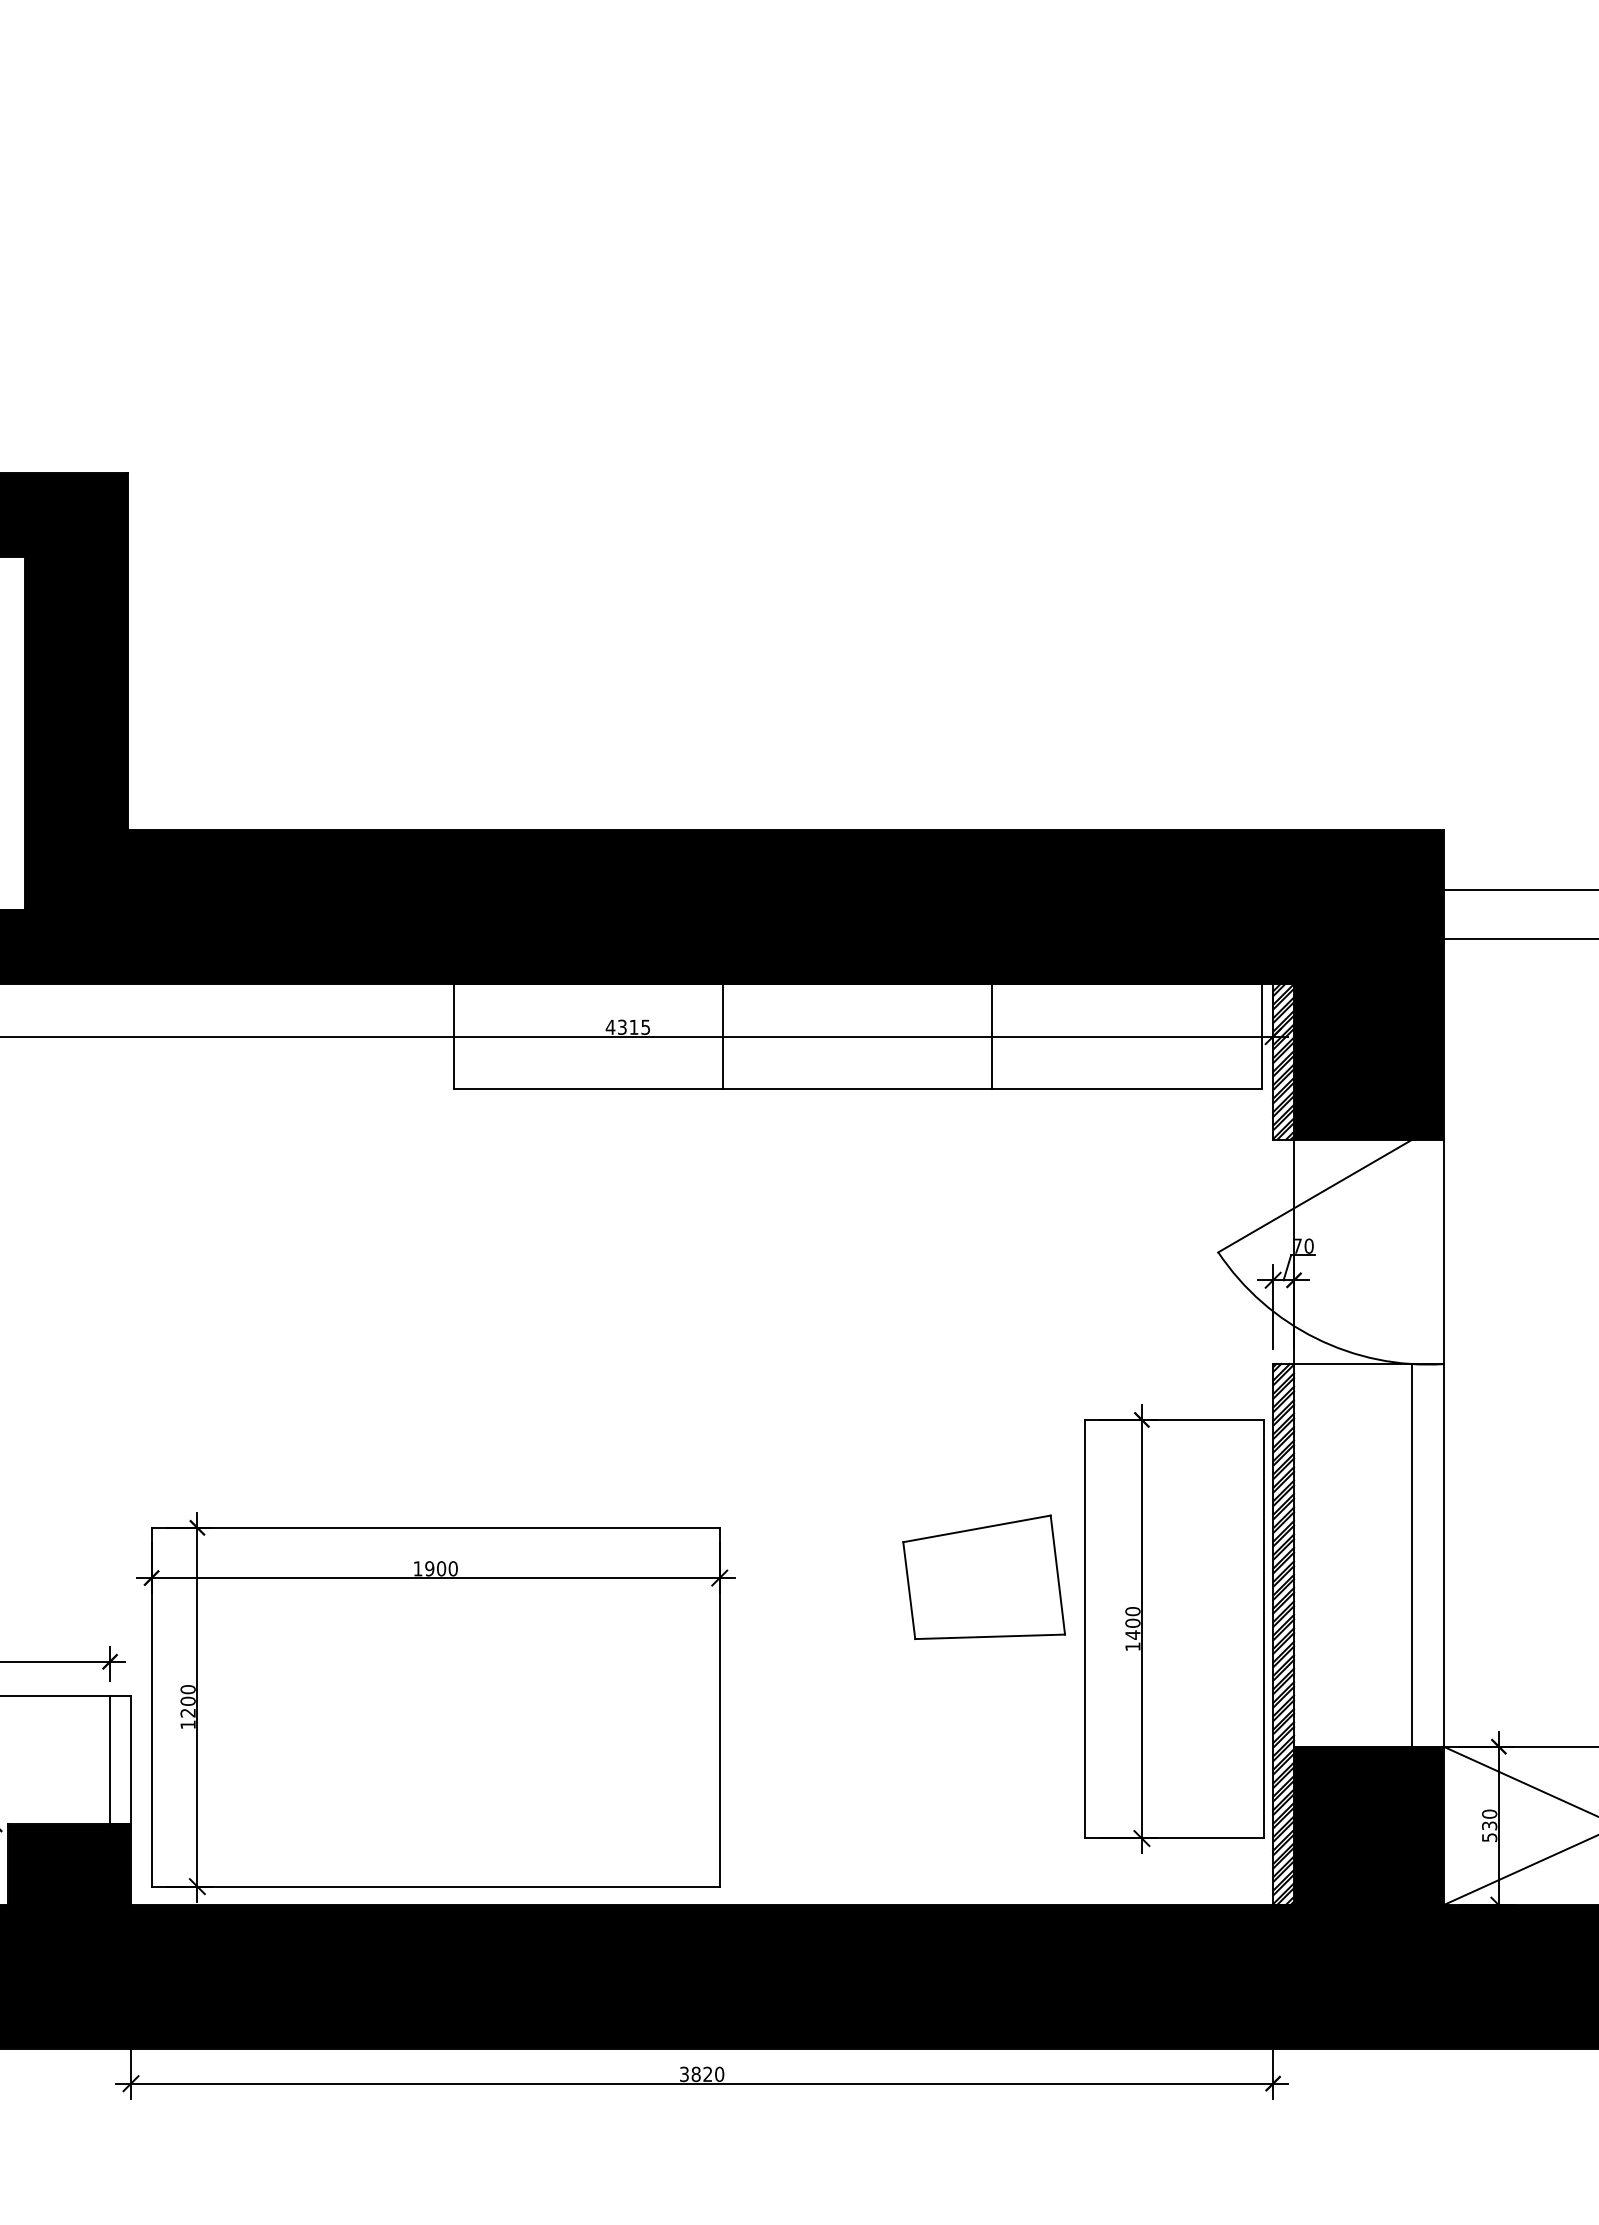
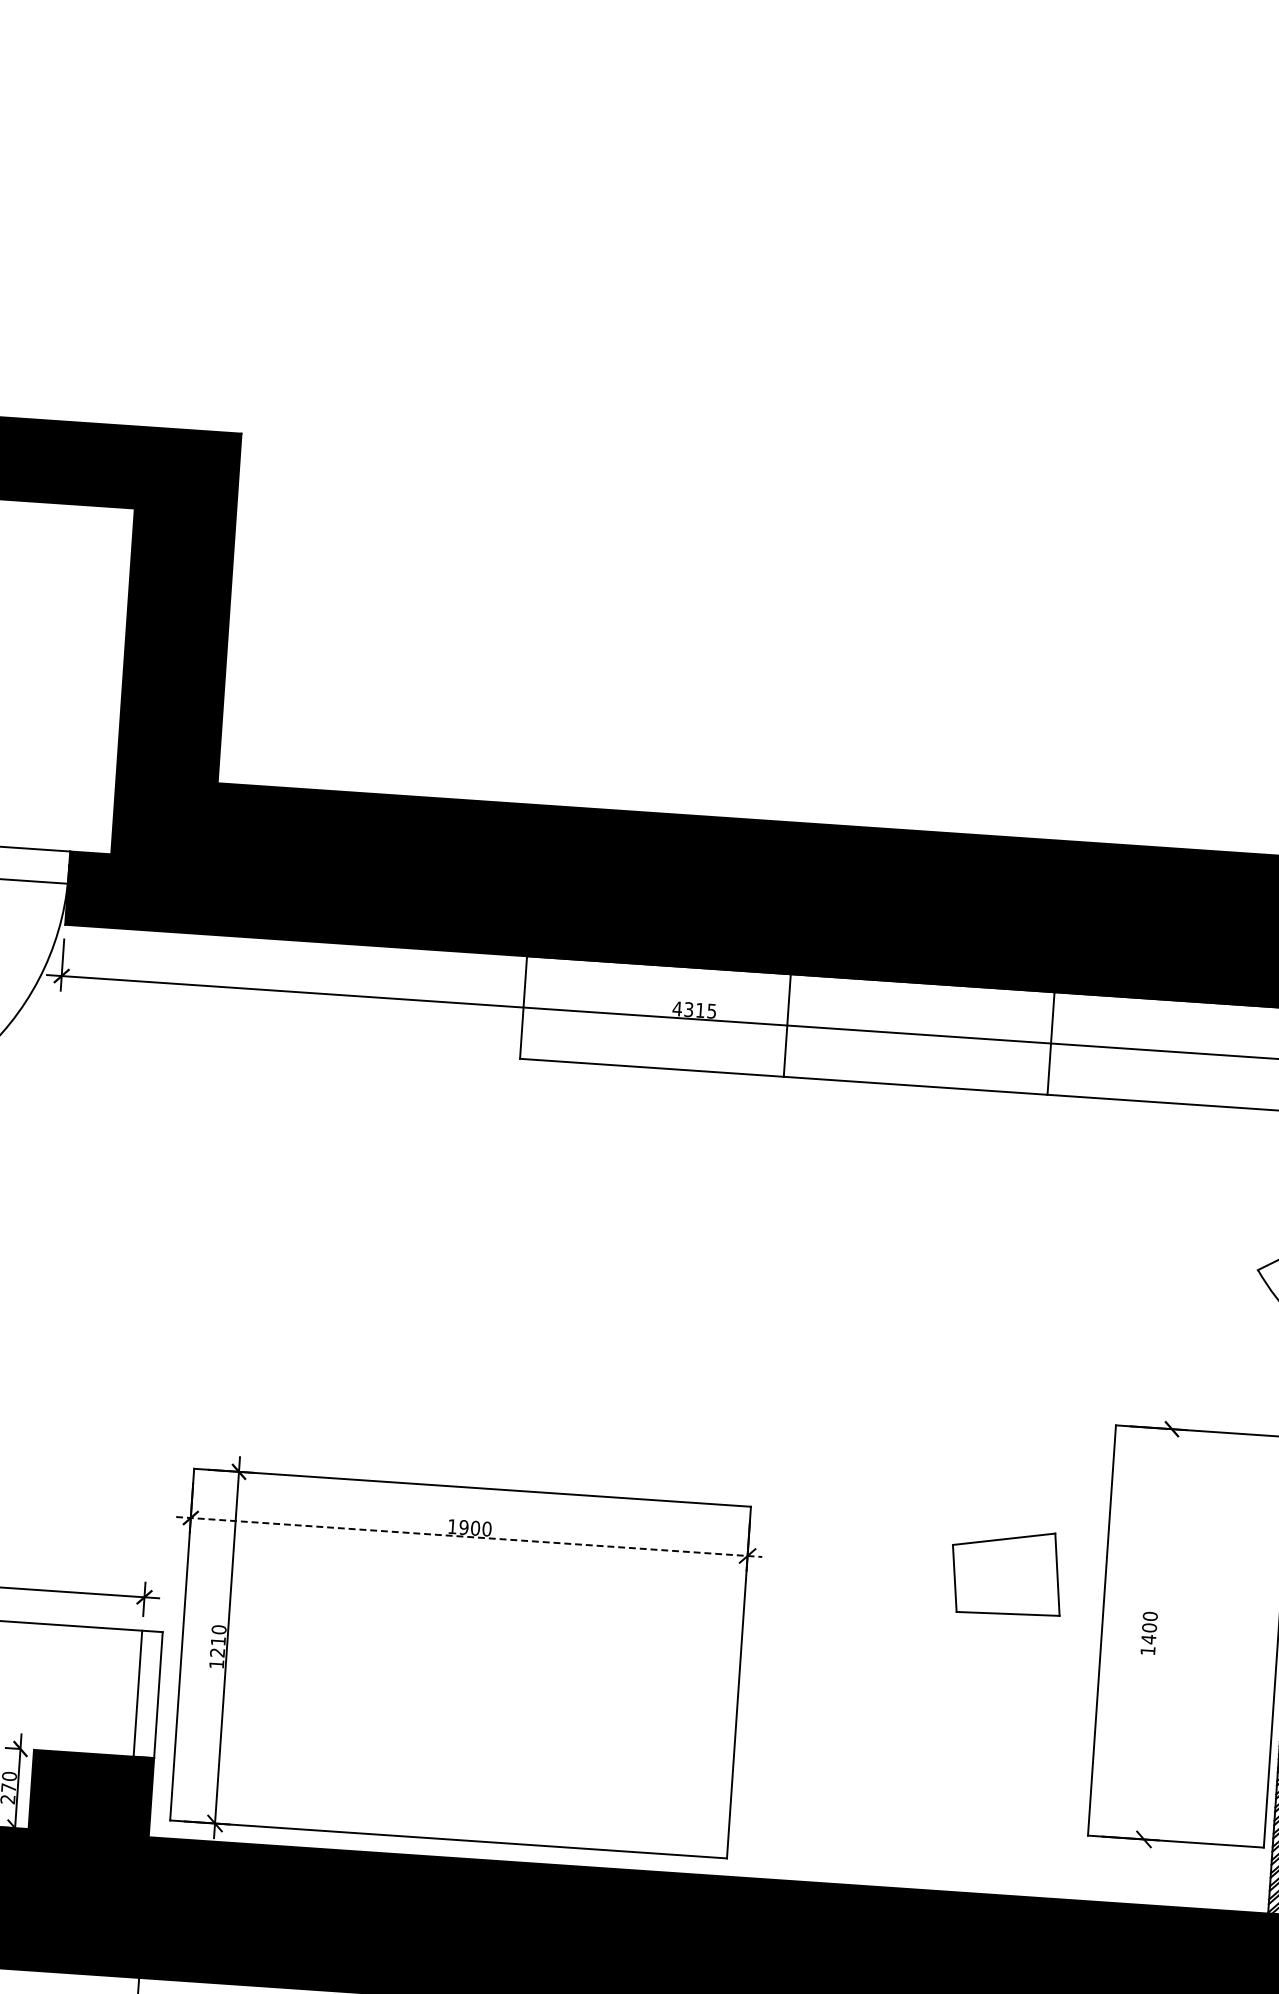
part: (983, 1576) -> (1006, 1572), size x0.7
line: (435, 1578) -> (468, 1537), solid -> dashed
line: (1141, 1628) -> (1157, 1633), removed
text: (187, 1700) -> (217, 1640), 1200 -> 1210

